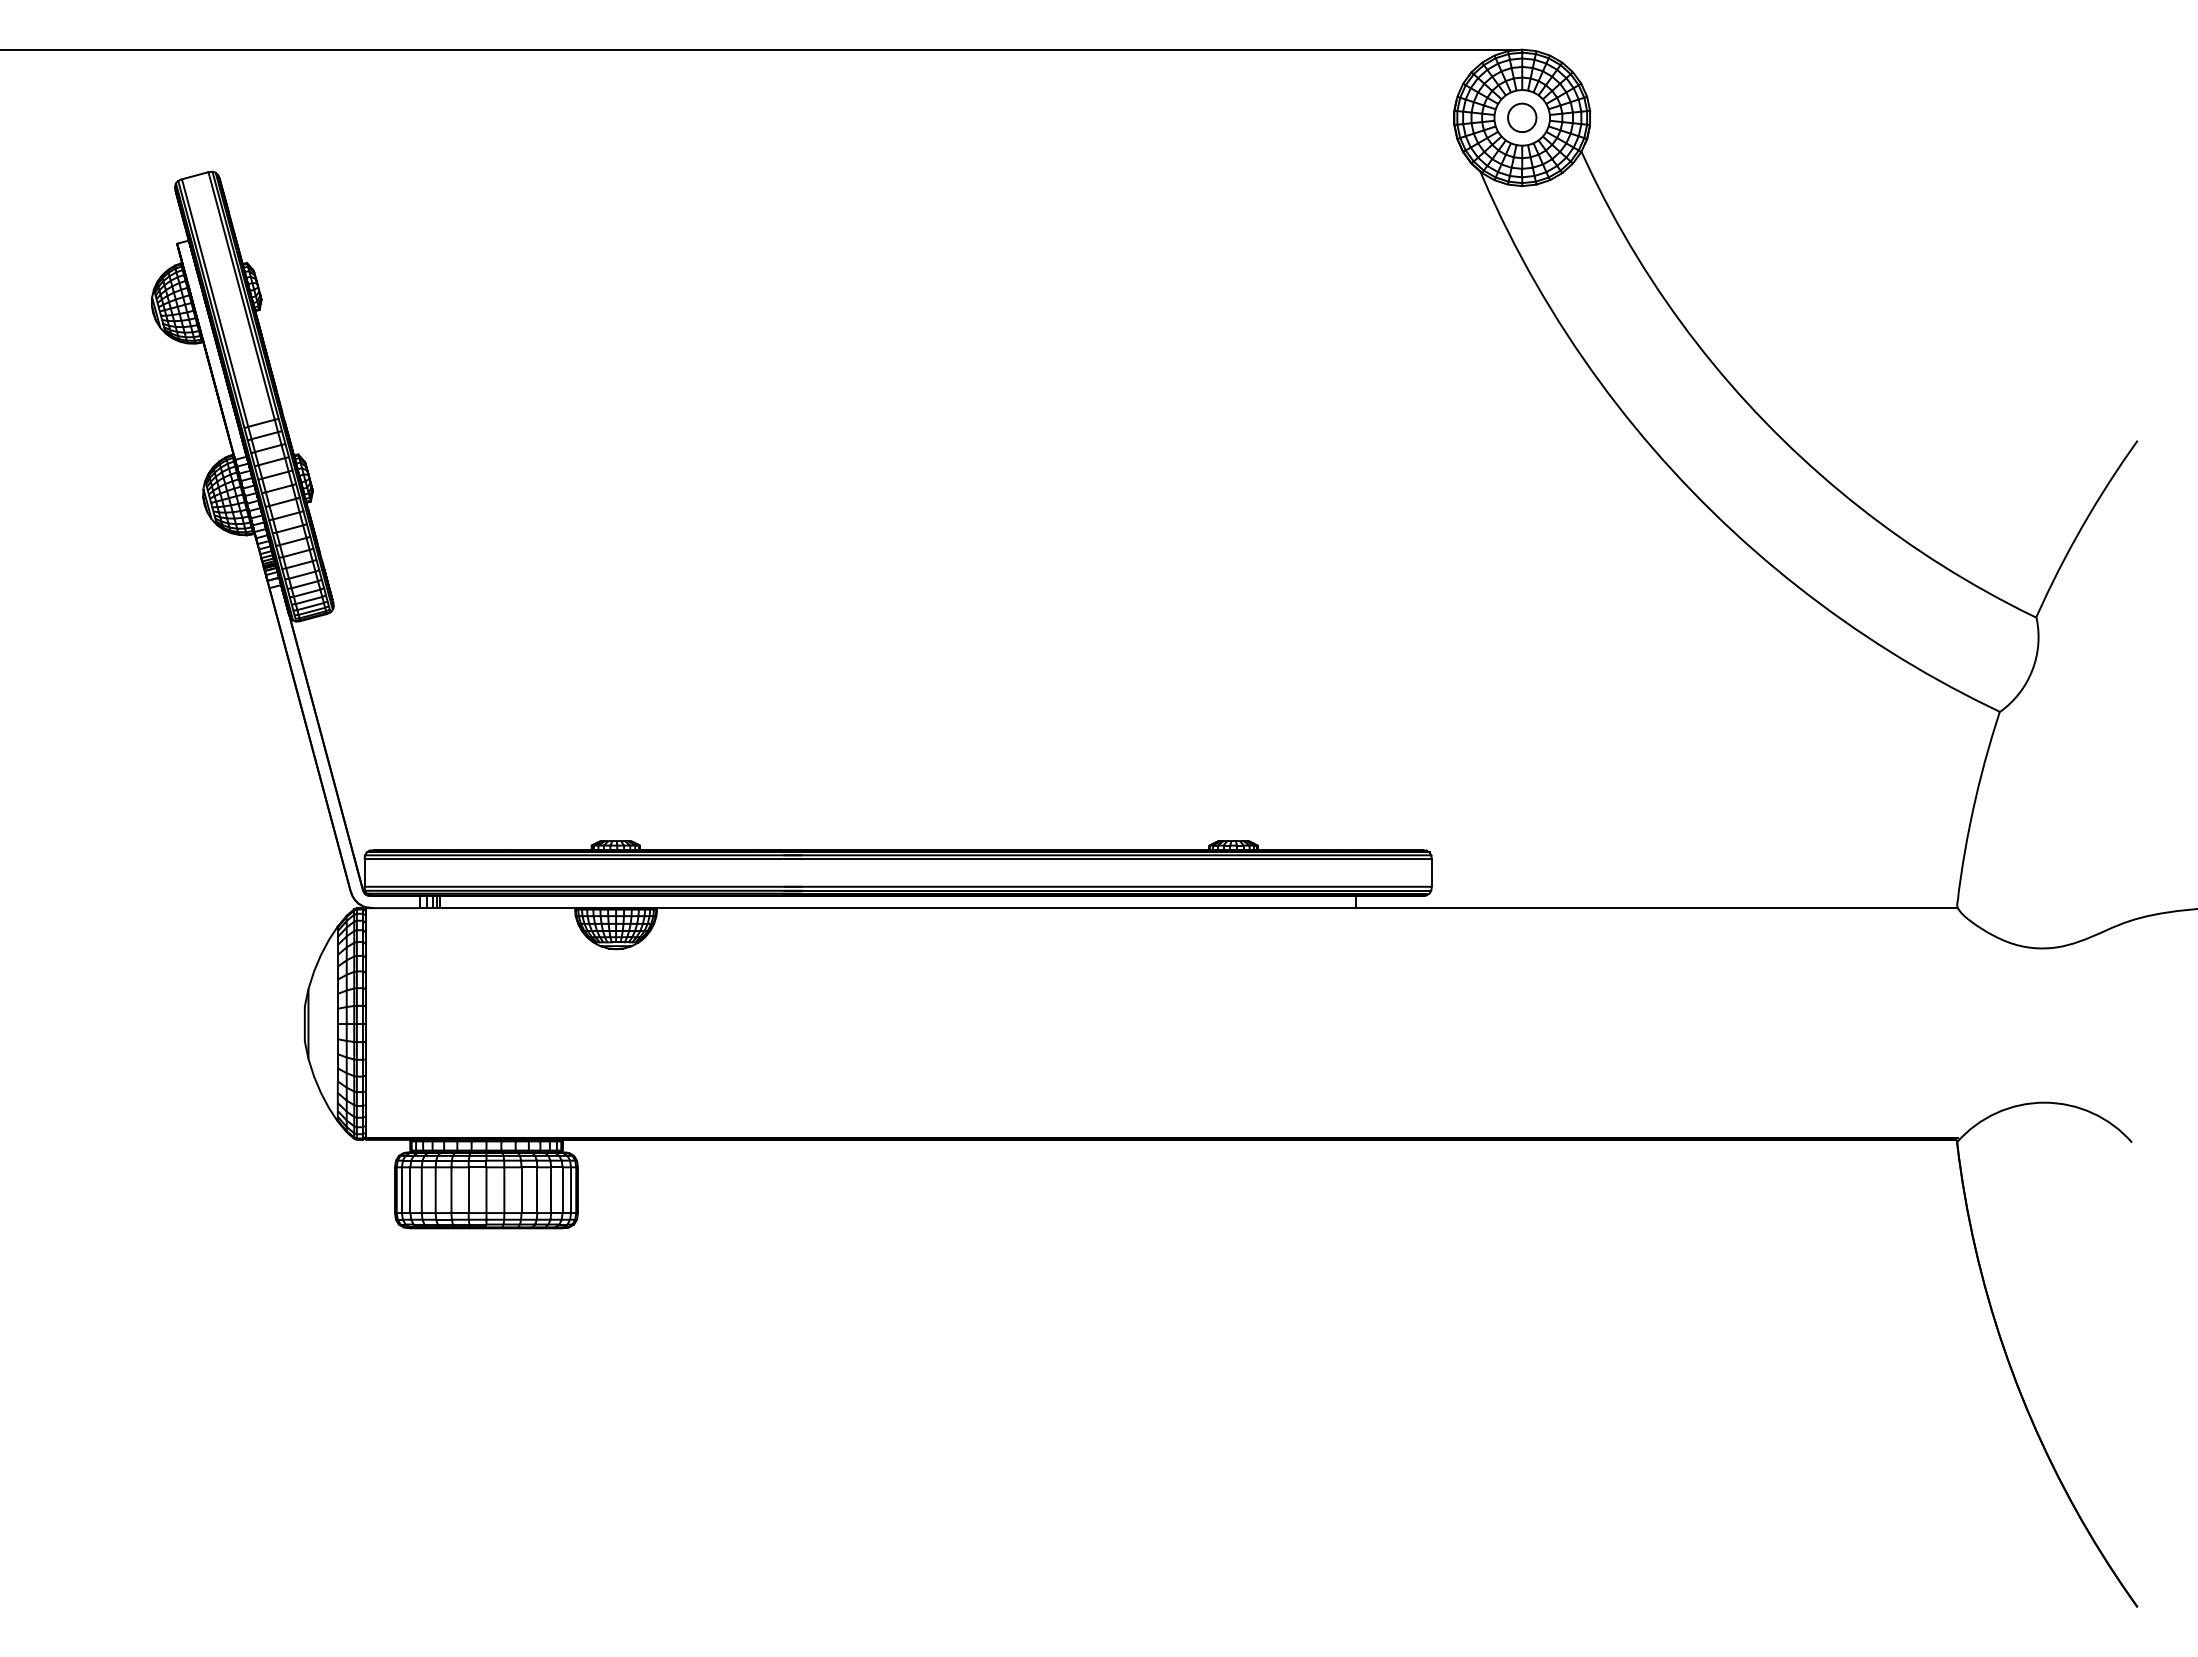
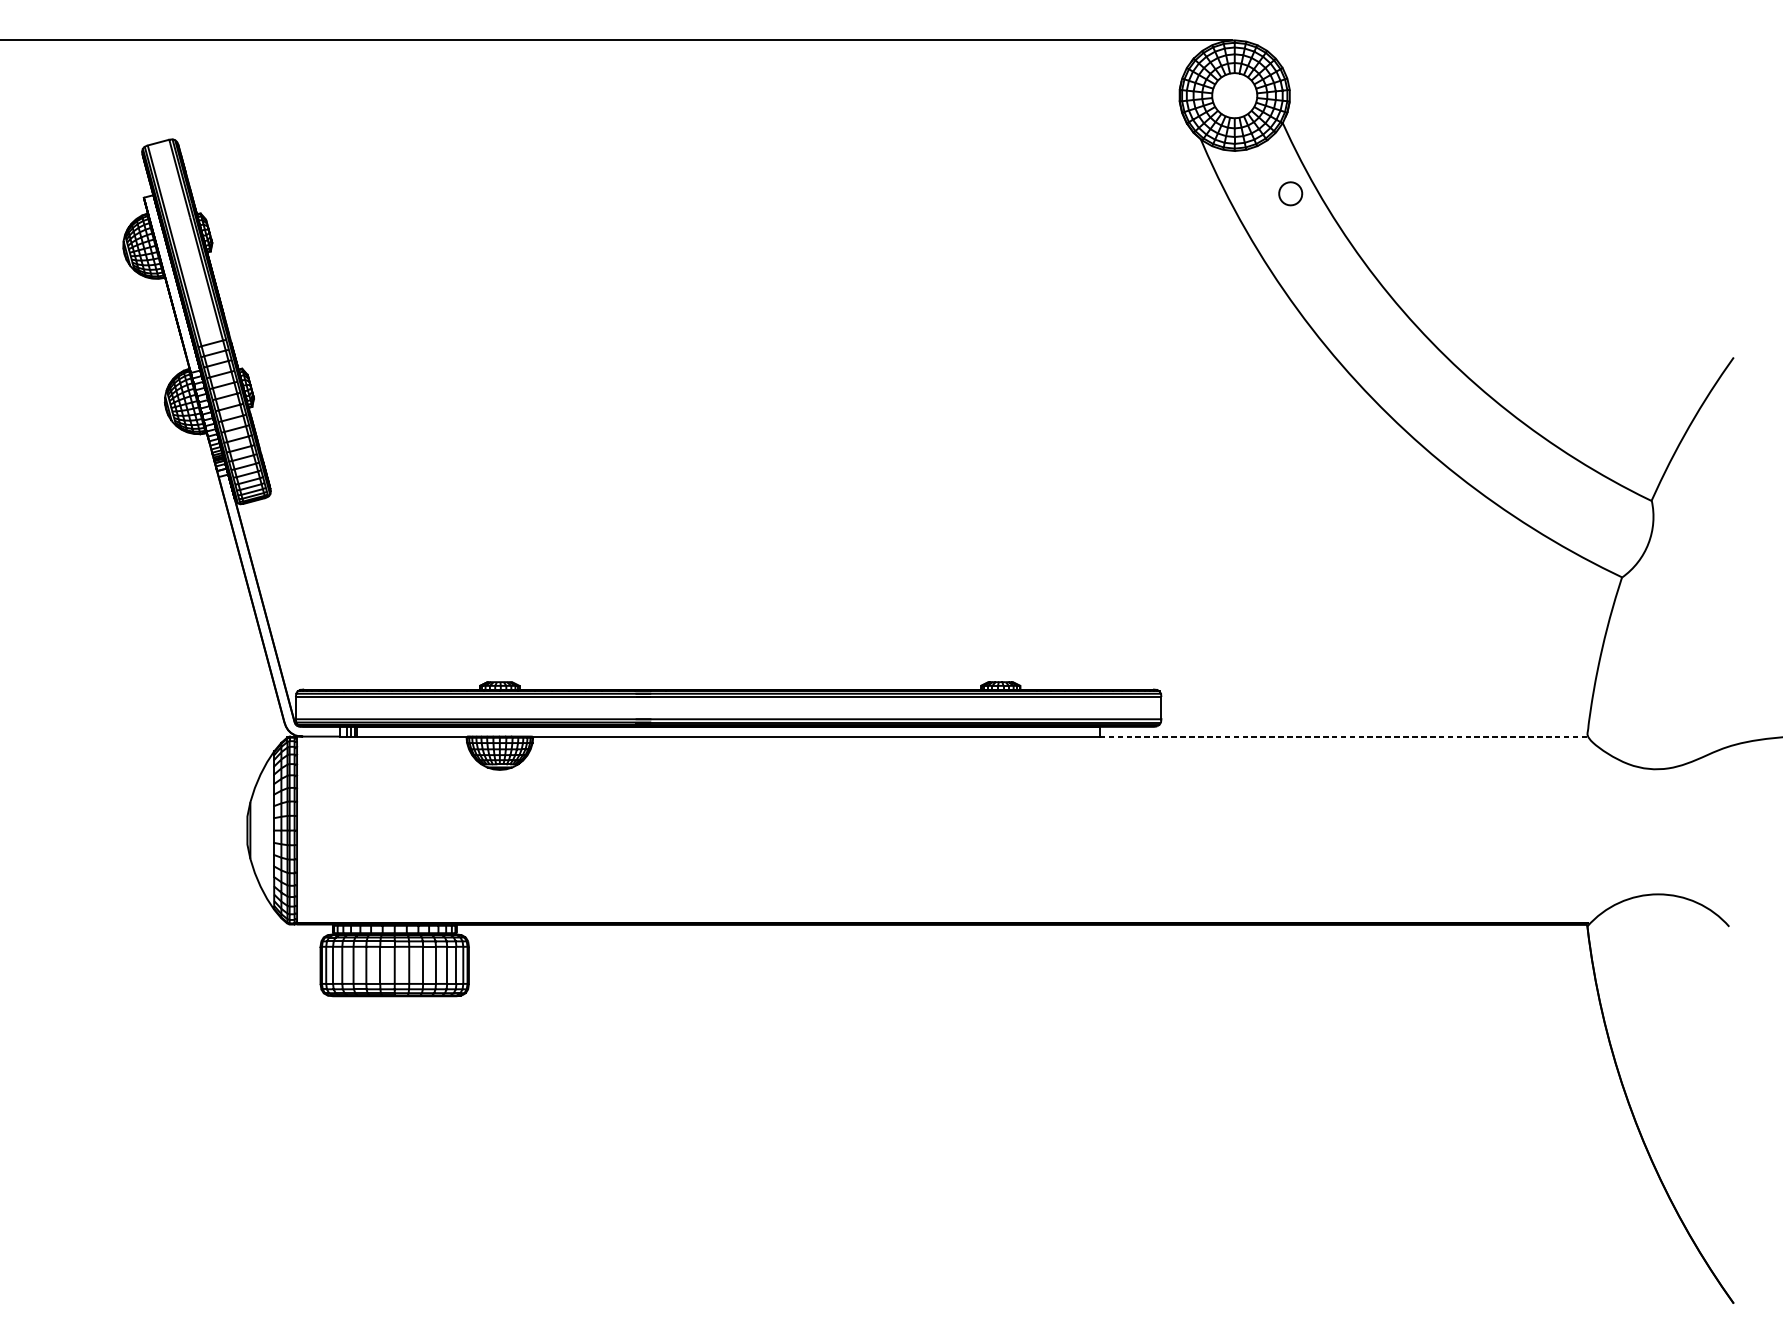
part: (1522, 117) -> (1290, 193), moved
line: (1656, 908) -> (1343, 736), solid -> dashed

